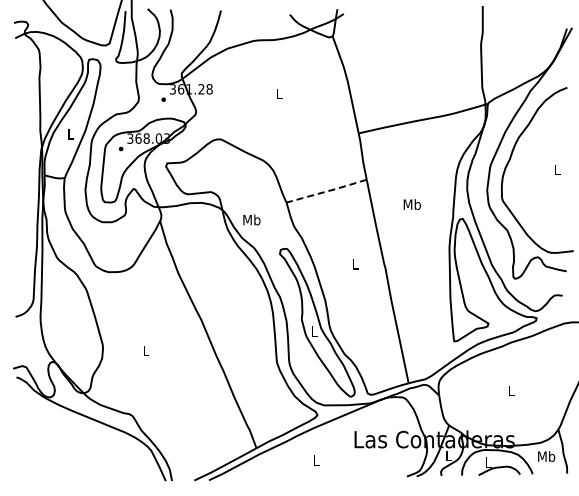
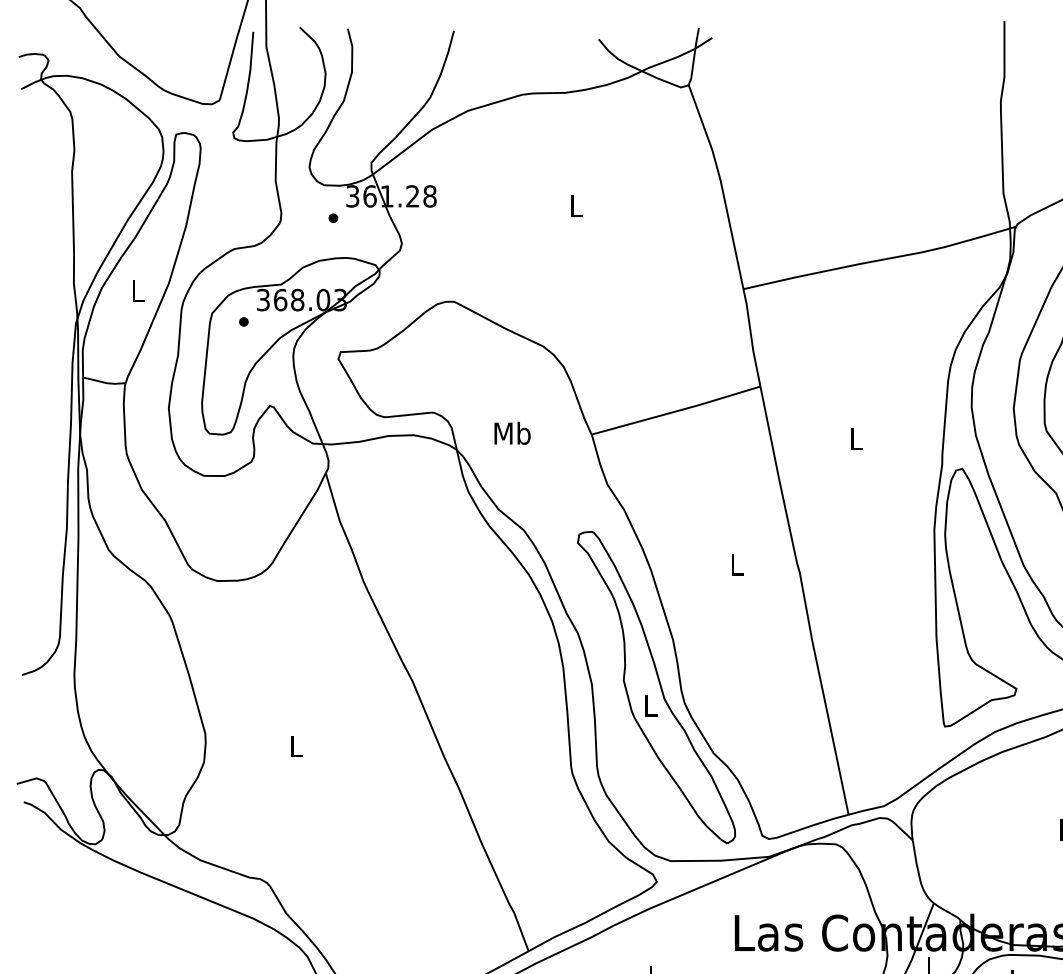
line: (326, 191) -> (675, 411), dashed -> solid
text: (411, 204) -> (854, 438), Mb -> L
text: (251, 219) -> (511, 432), moved

